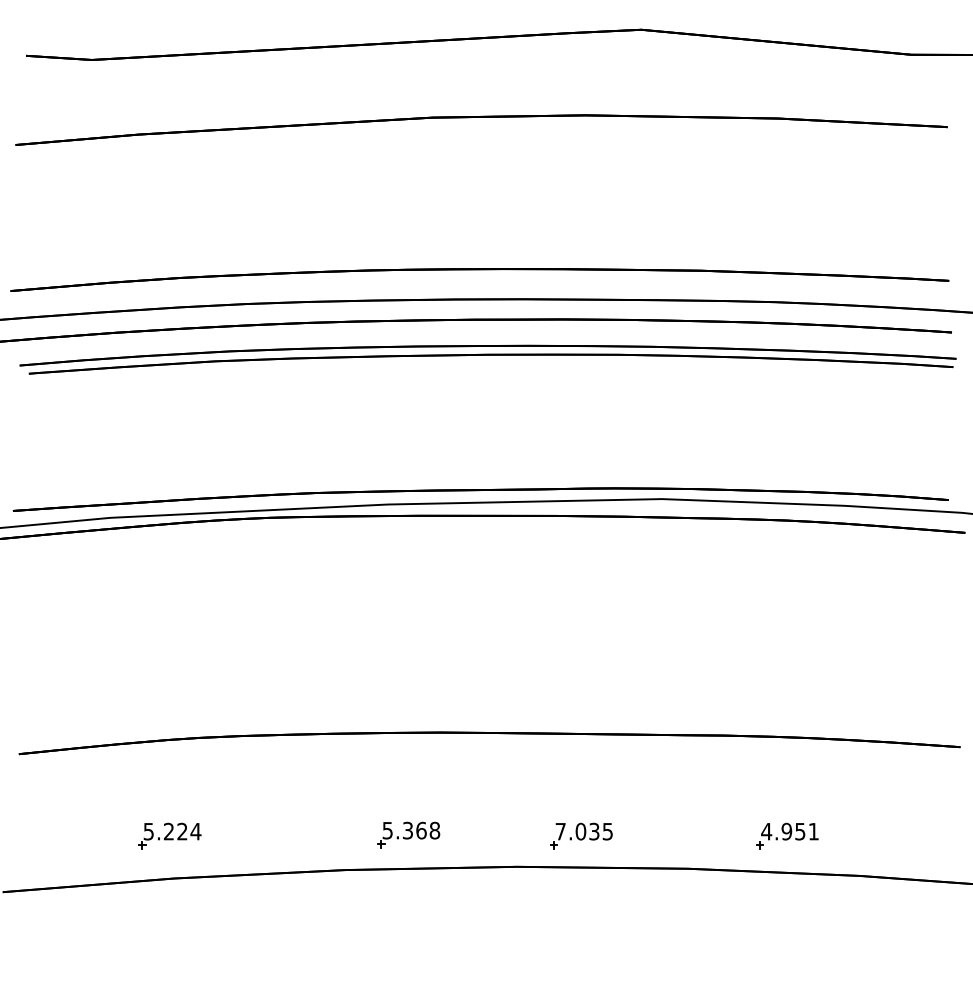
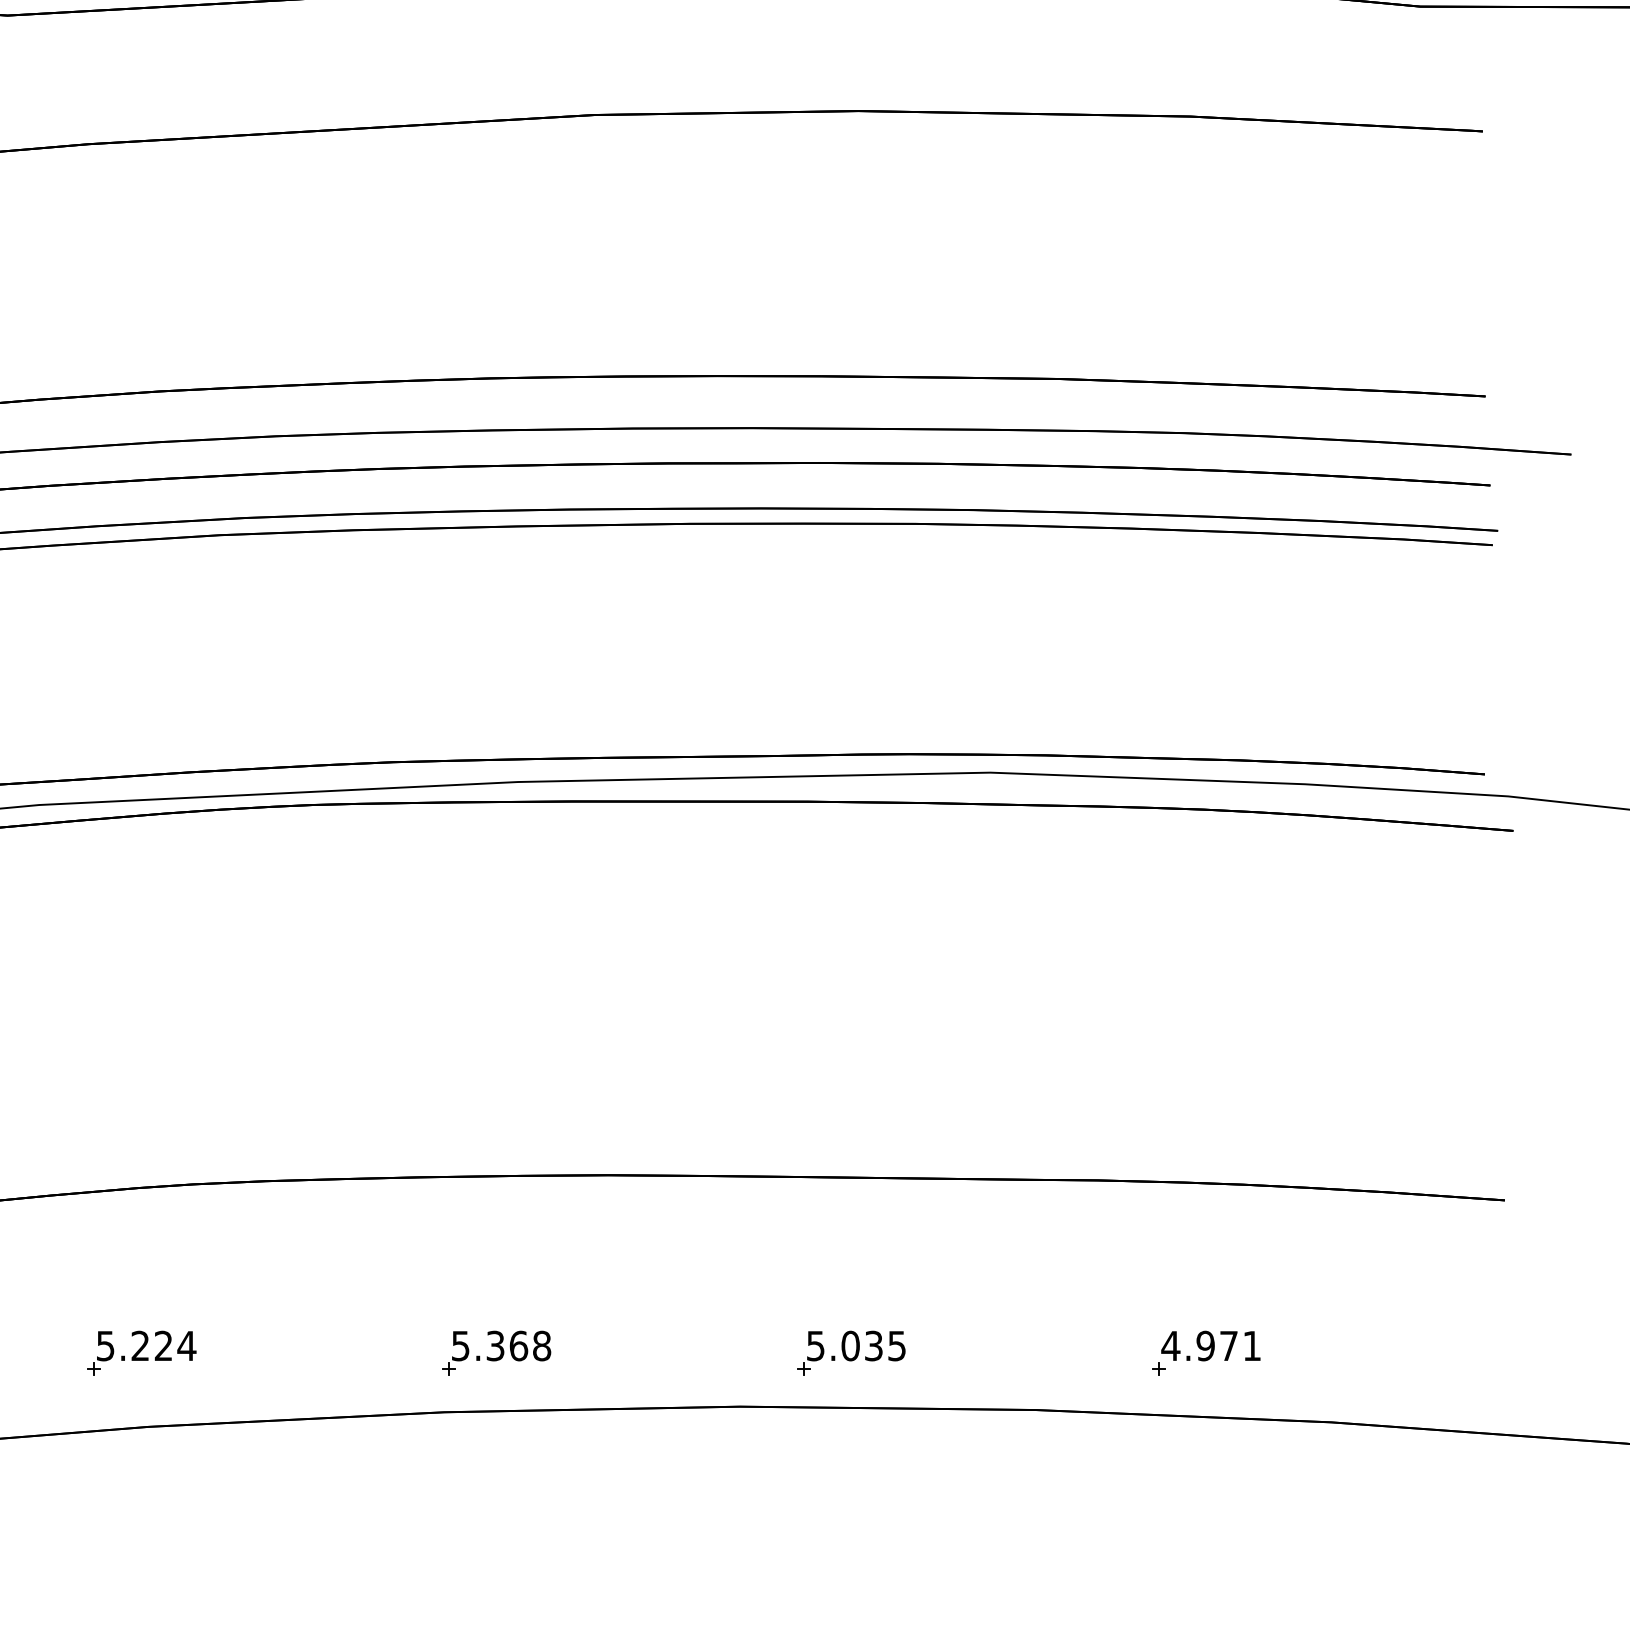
text: (560, 831) -> (815, 1345), 7.035 -> 5.035
text: (800, 831) -> (1229, 1345), 4.951 -> 4.971
part: (408, 834) -> (496, 1352), moved

